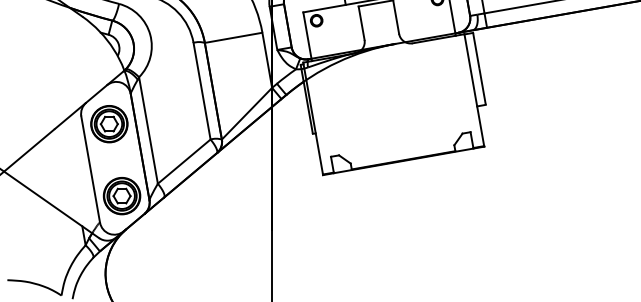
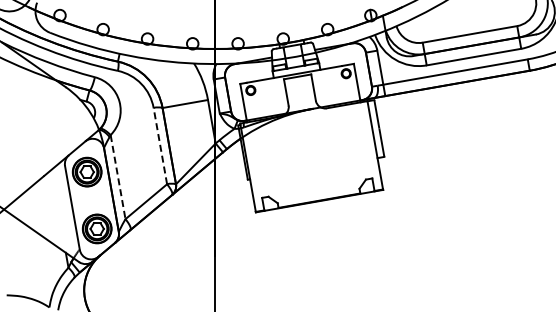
line: (202, 91) -> (160, 146), solid -> dashed
line: (149, 130) -> (118, 177), solid -> dashed

